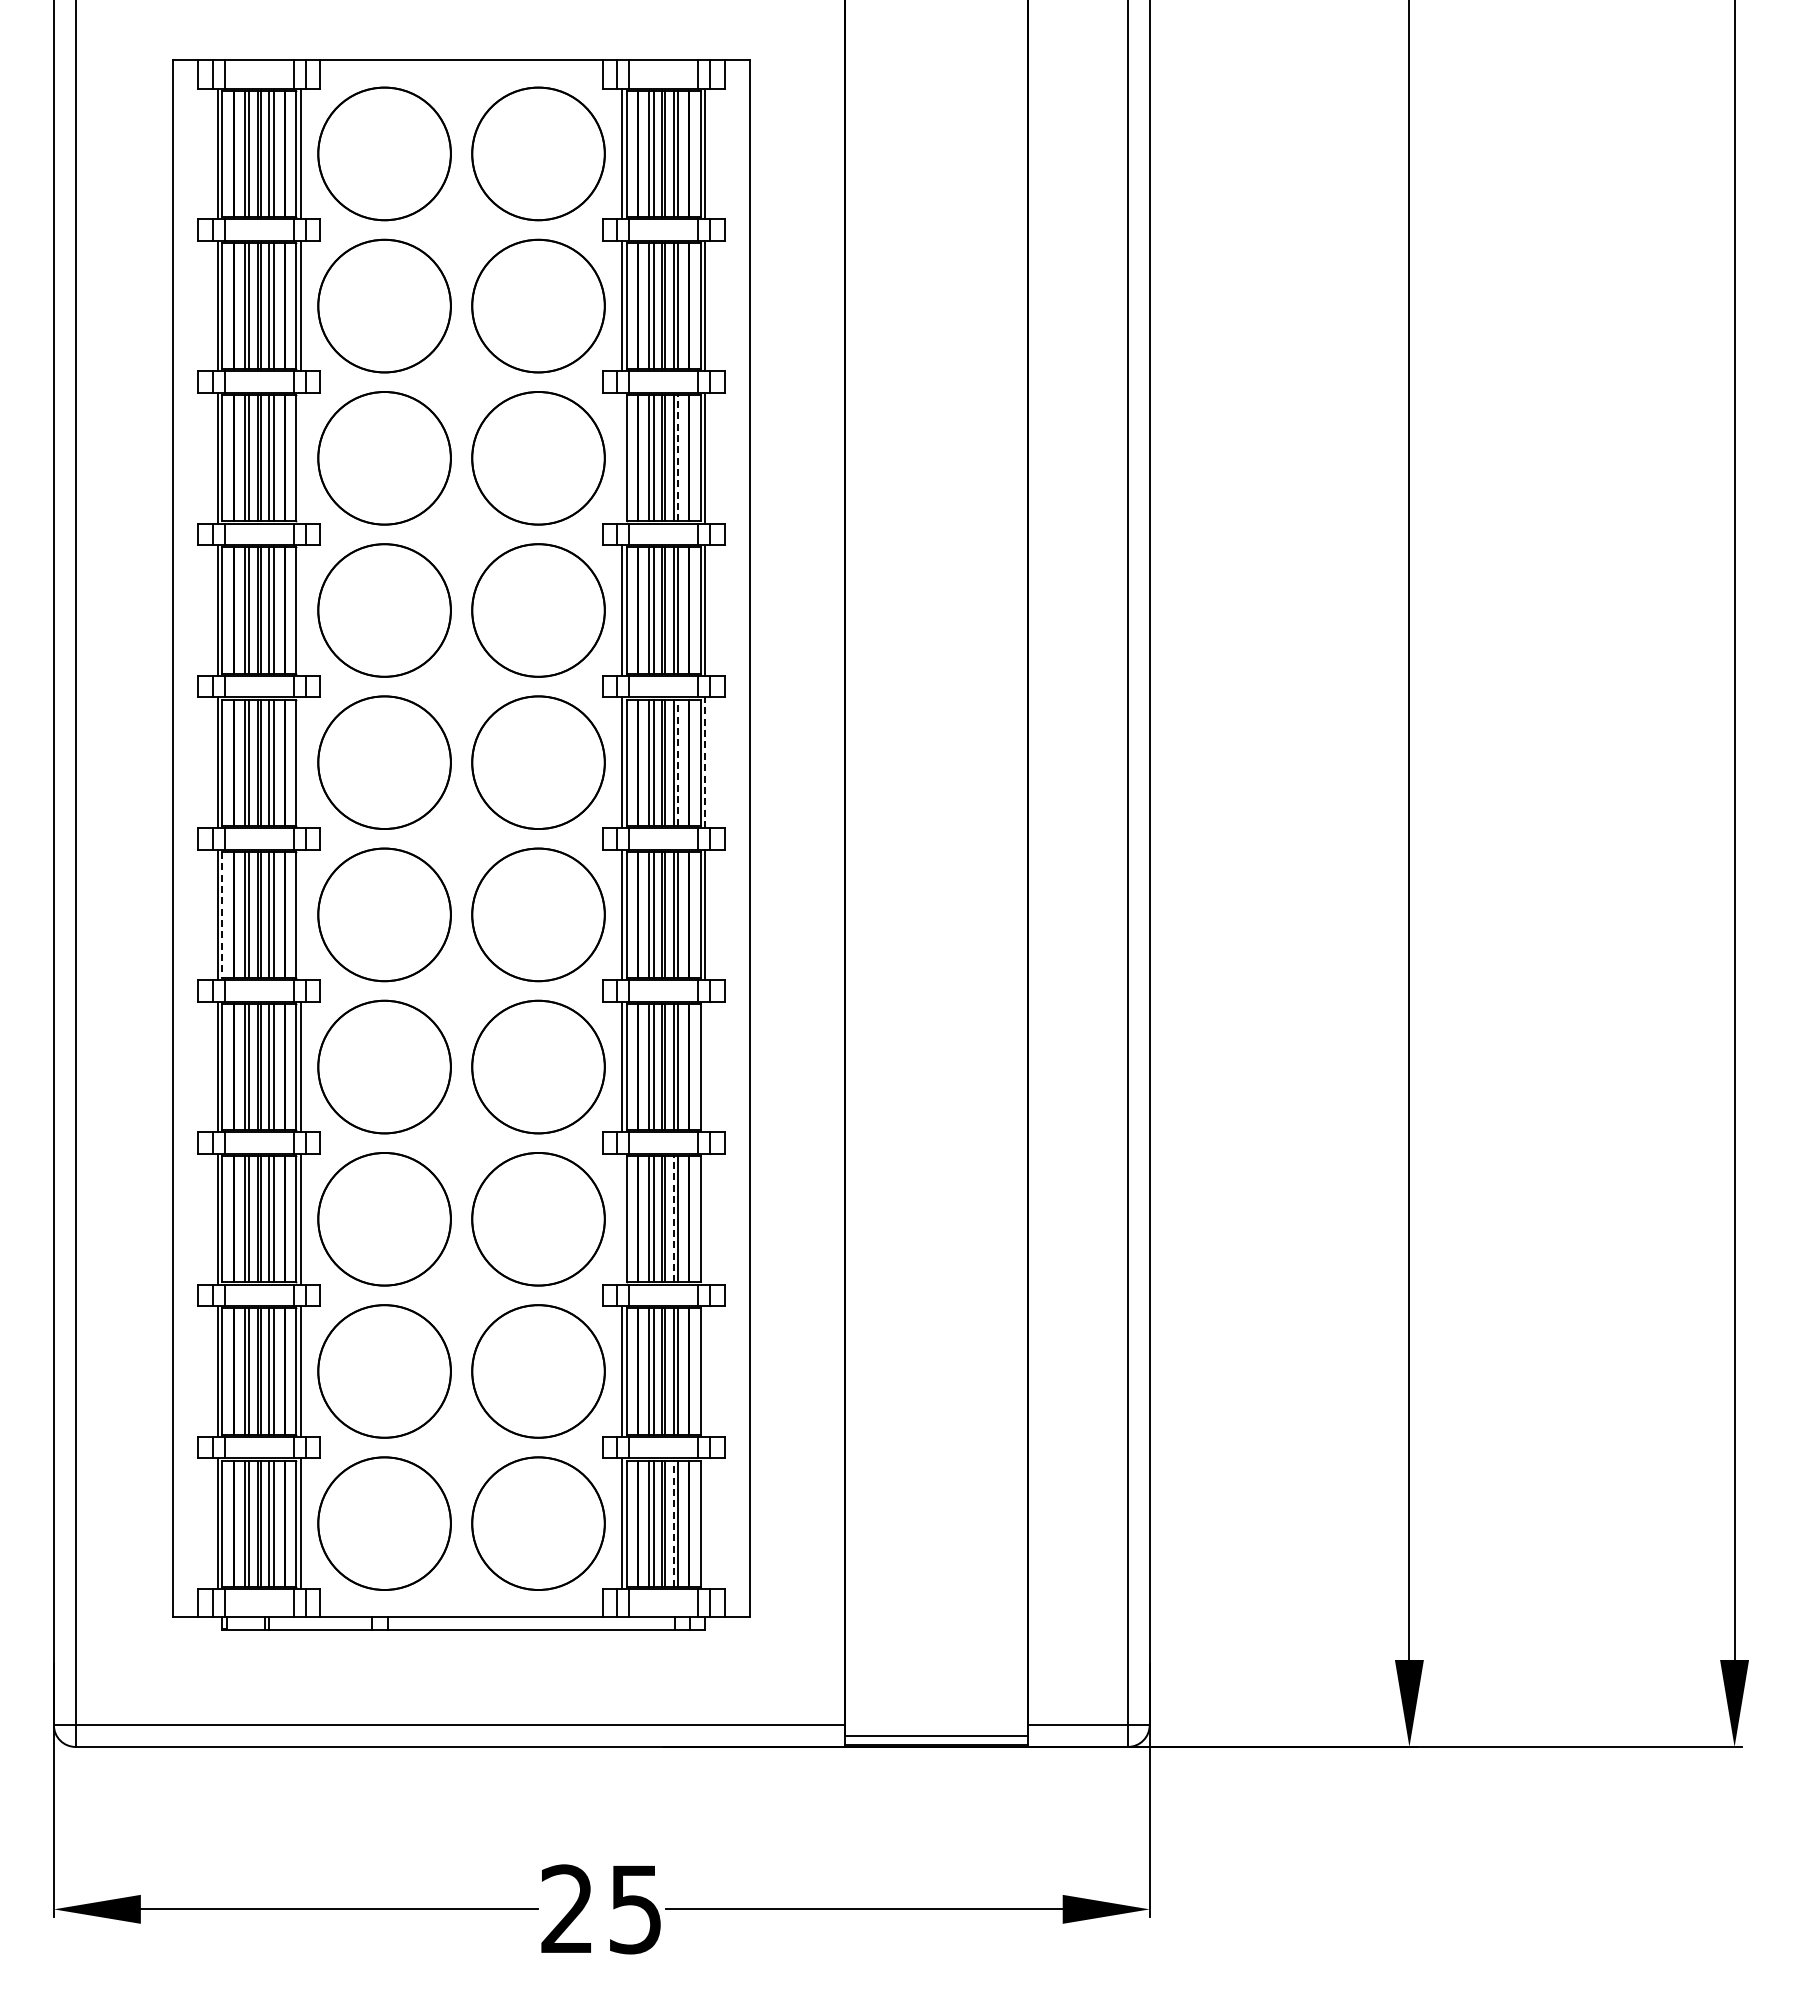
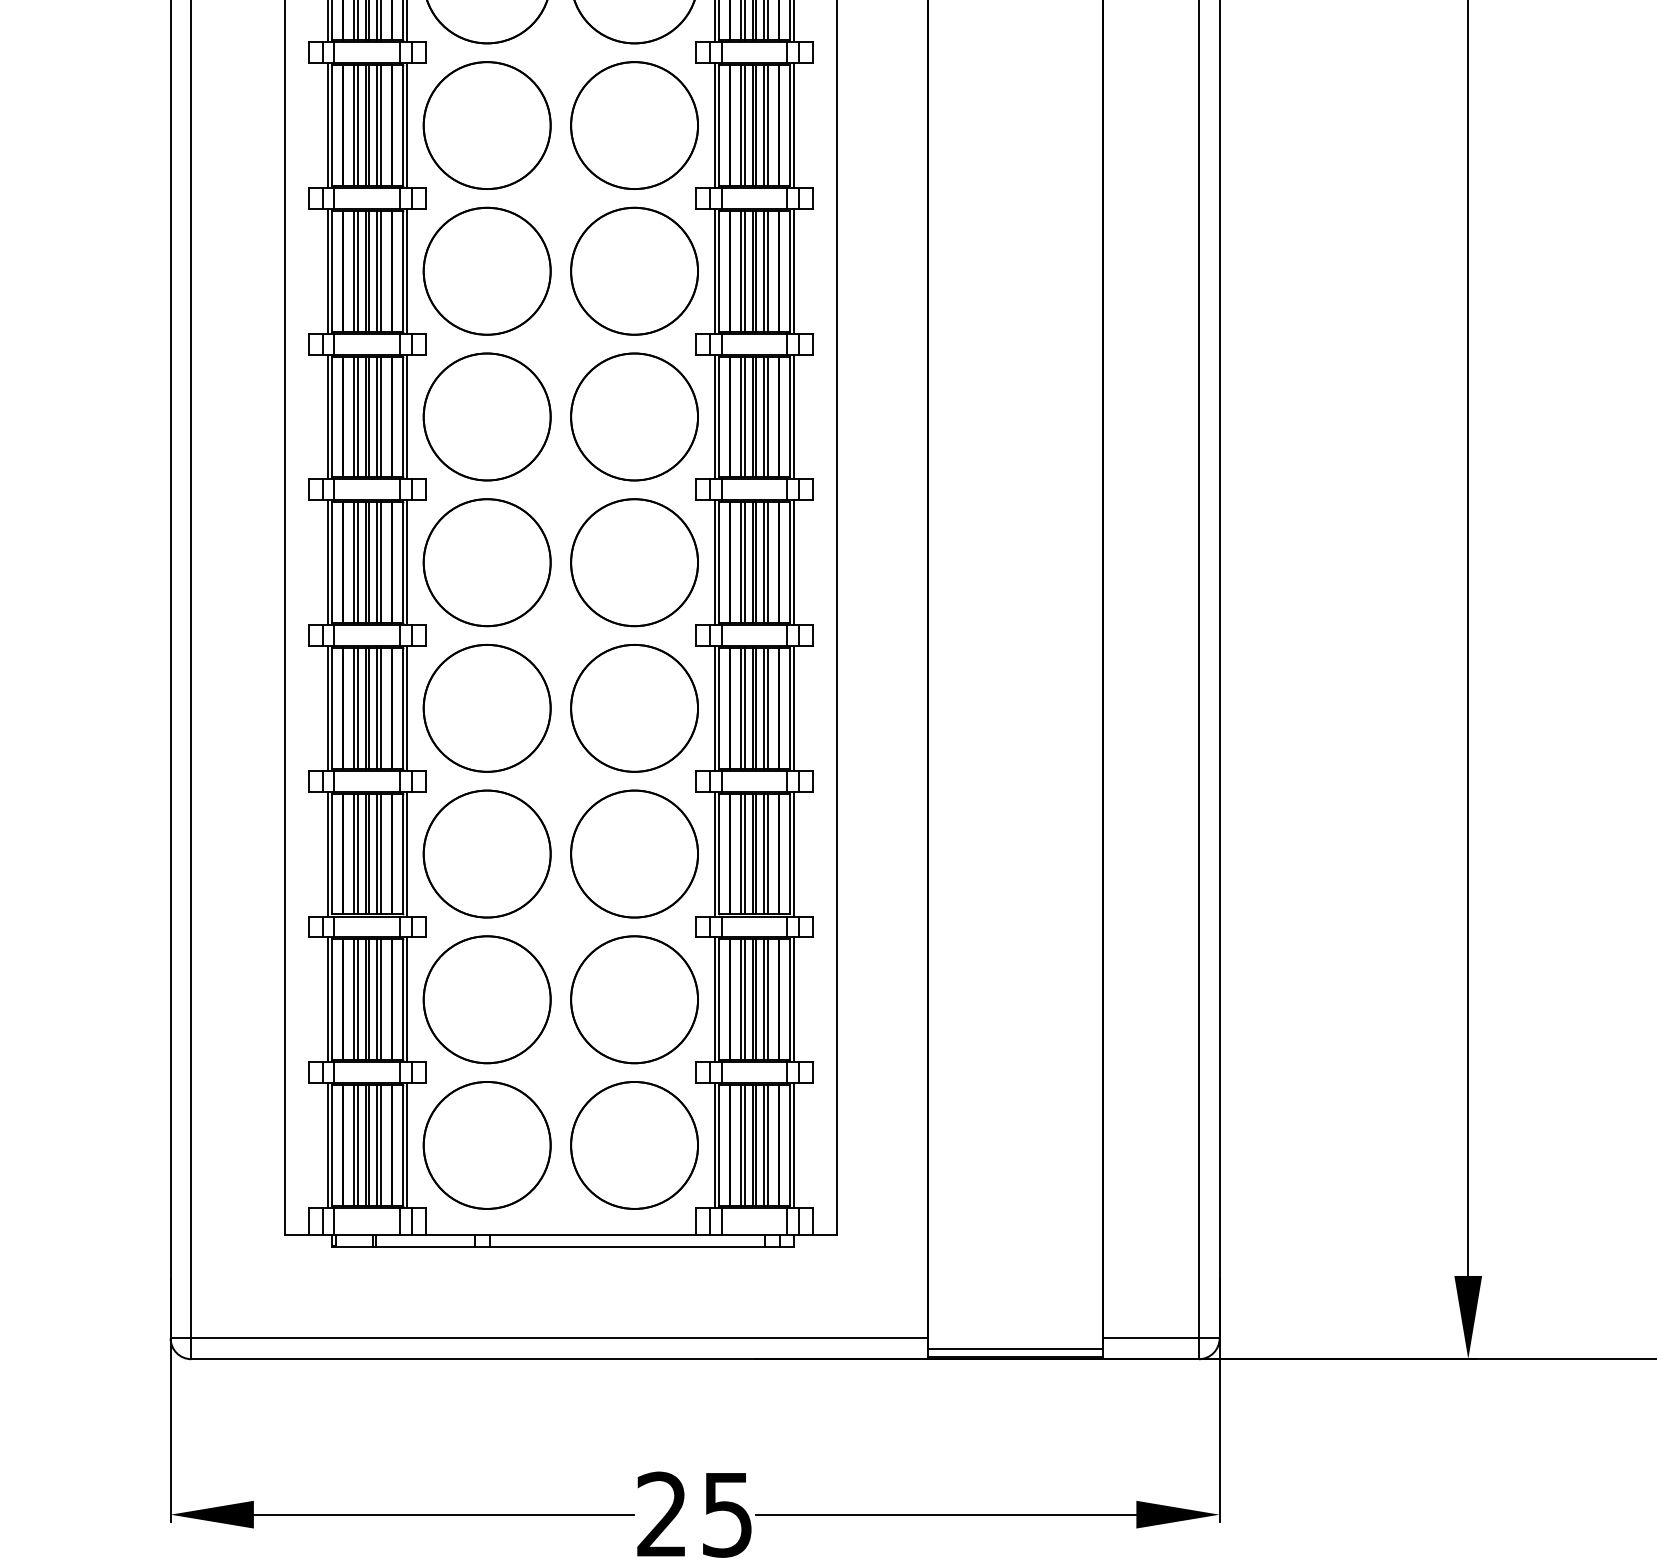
line: (678, 457) -> (768, 124), dashed -> solid
line: (300, 458) -> (406, 125), added
line: (622, 458) -> (714, 125), added
line: (300, 610) -> (406, 271), added
line: (300, 762) -> (406, 416), added
line: (678, 762) -> (768, 416), dashed -> solid
line: (705, 762) -> (794, 416), dashed -> solid
line: (300, 914) -> (406, 562), added
line: (222, 915) -> (332, 563), dashed -> solid
line: (705, 1066) -> (794, 707), added
line: (673, 1218) -> (763, 853), dashed -> solid
line: (622, 1219) -> (714, 854), added
line: (705, 1219) -> (794, 854), added
line: (705, 1371) -> (794, 999), added
line: (673, 1523) -> (763, 1145), dashed -> solid
line: (705, 1523) -> (794, 1145), added

